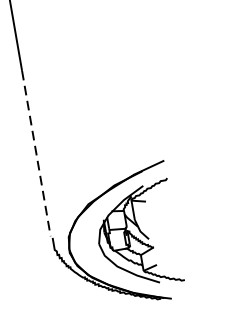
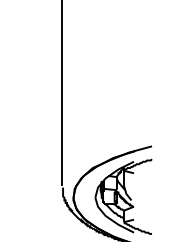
line: (35, 153) -> (61, 125), dashed -> solid

